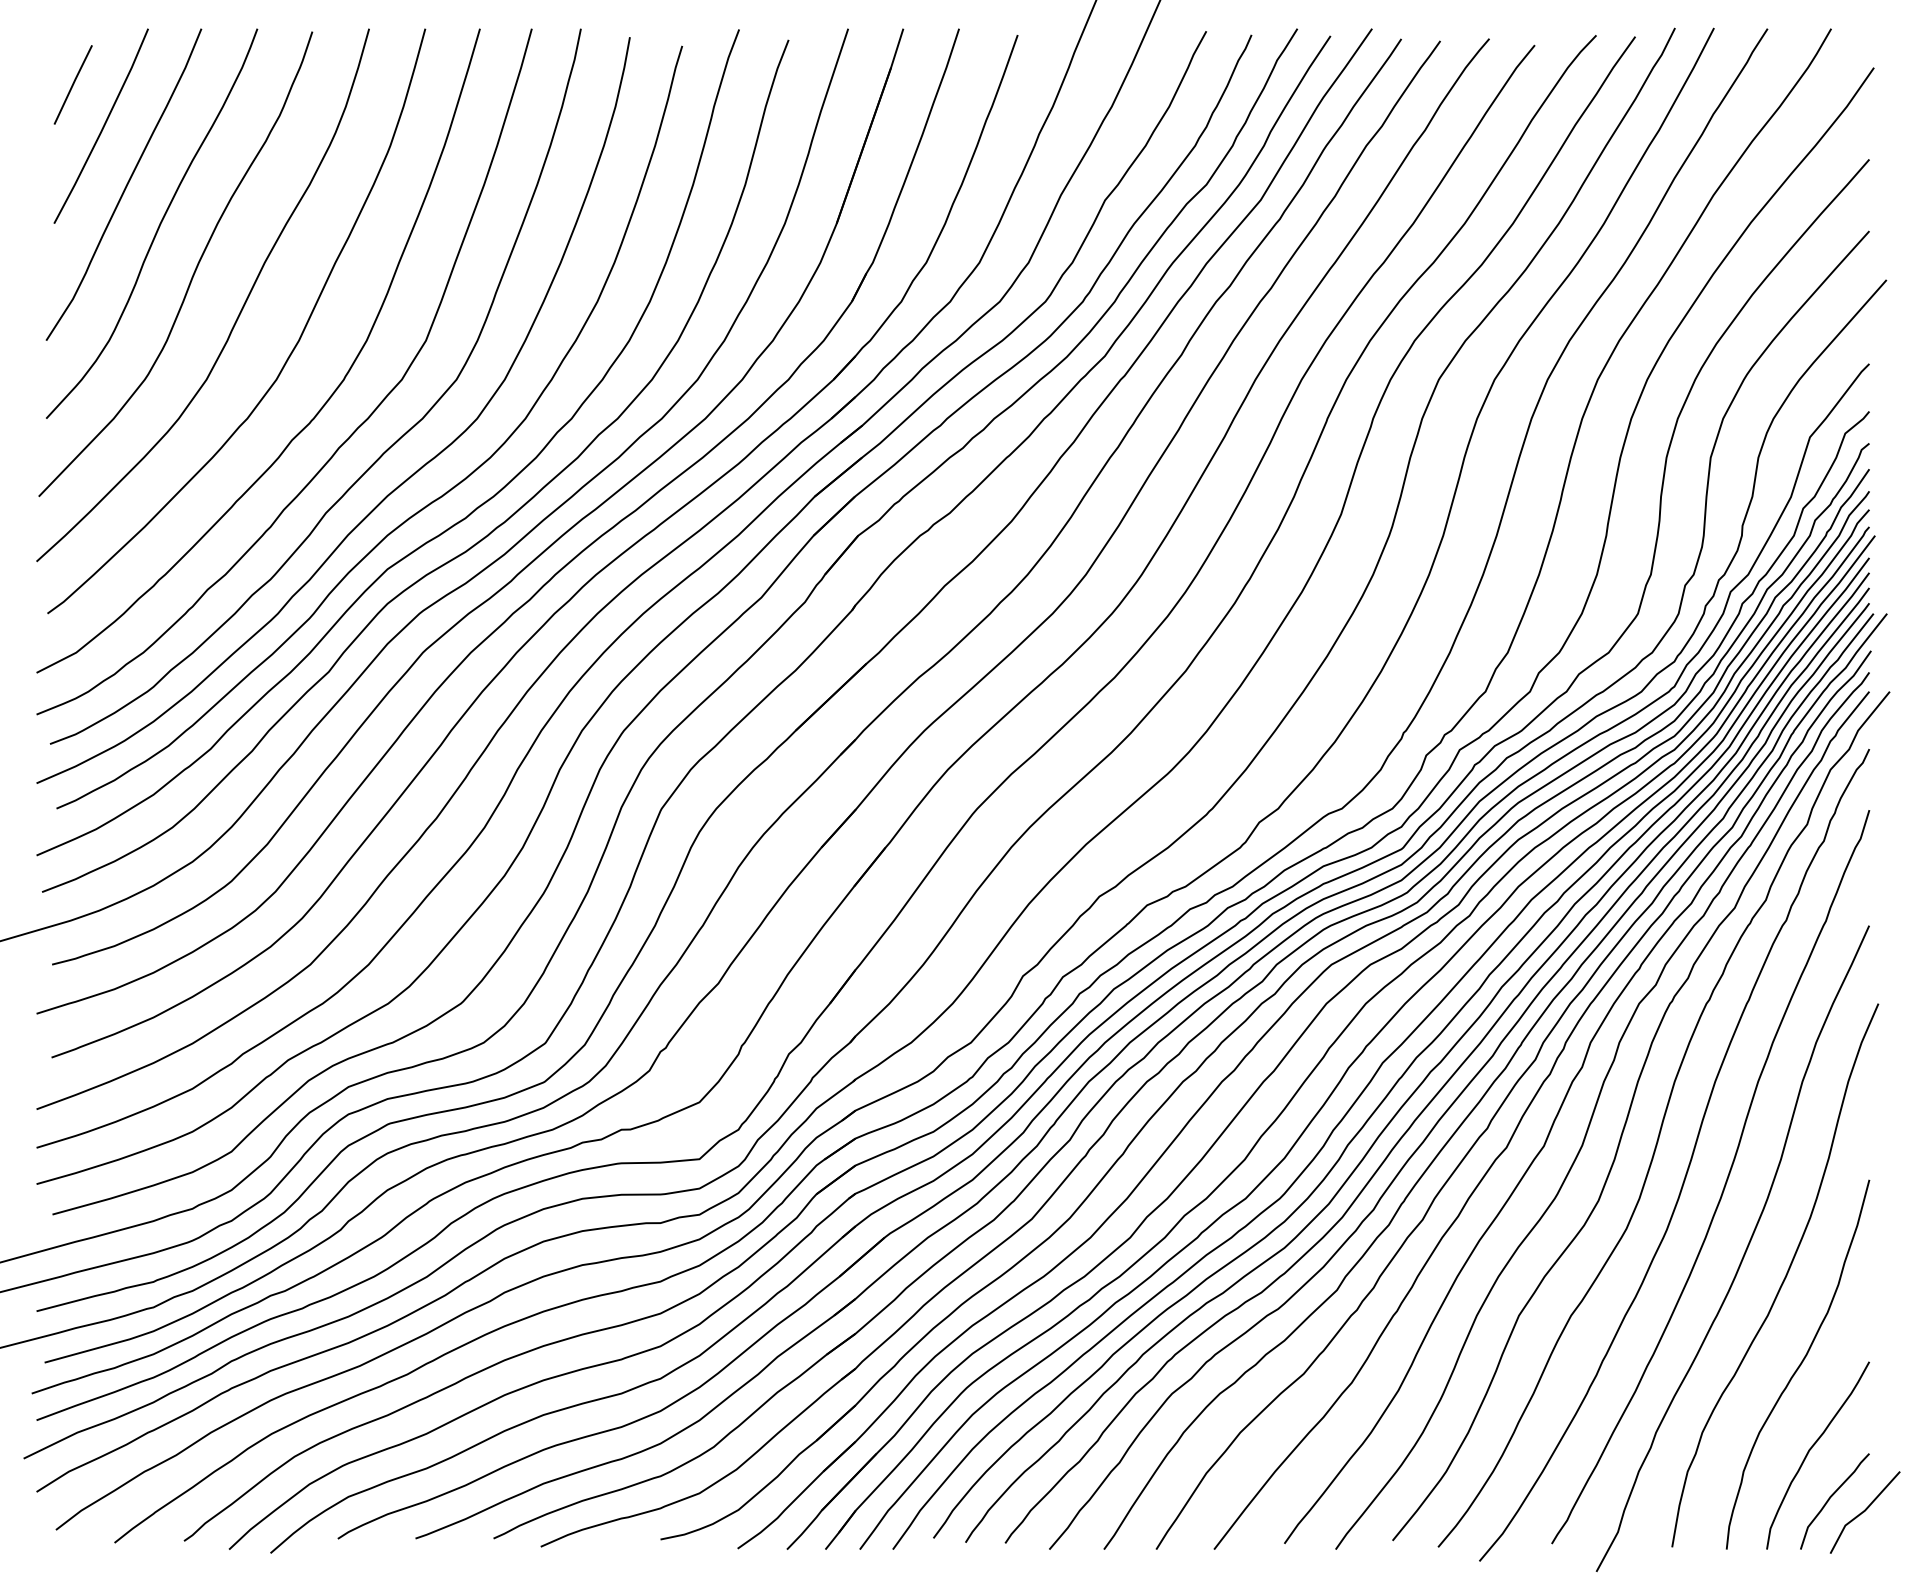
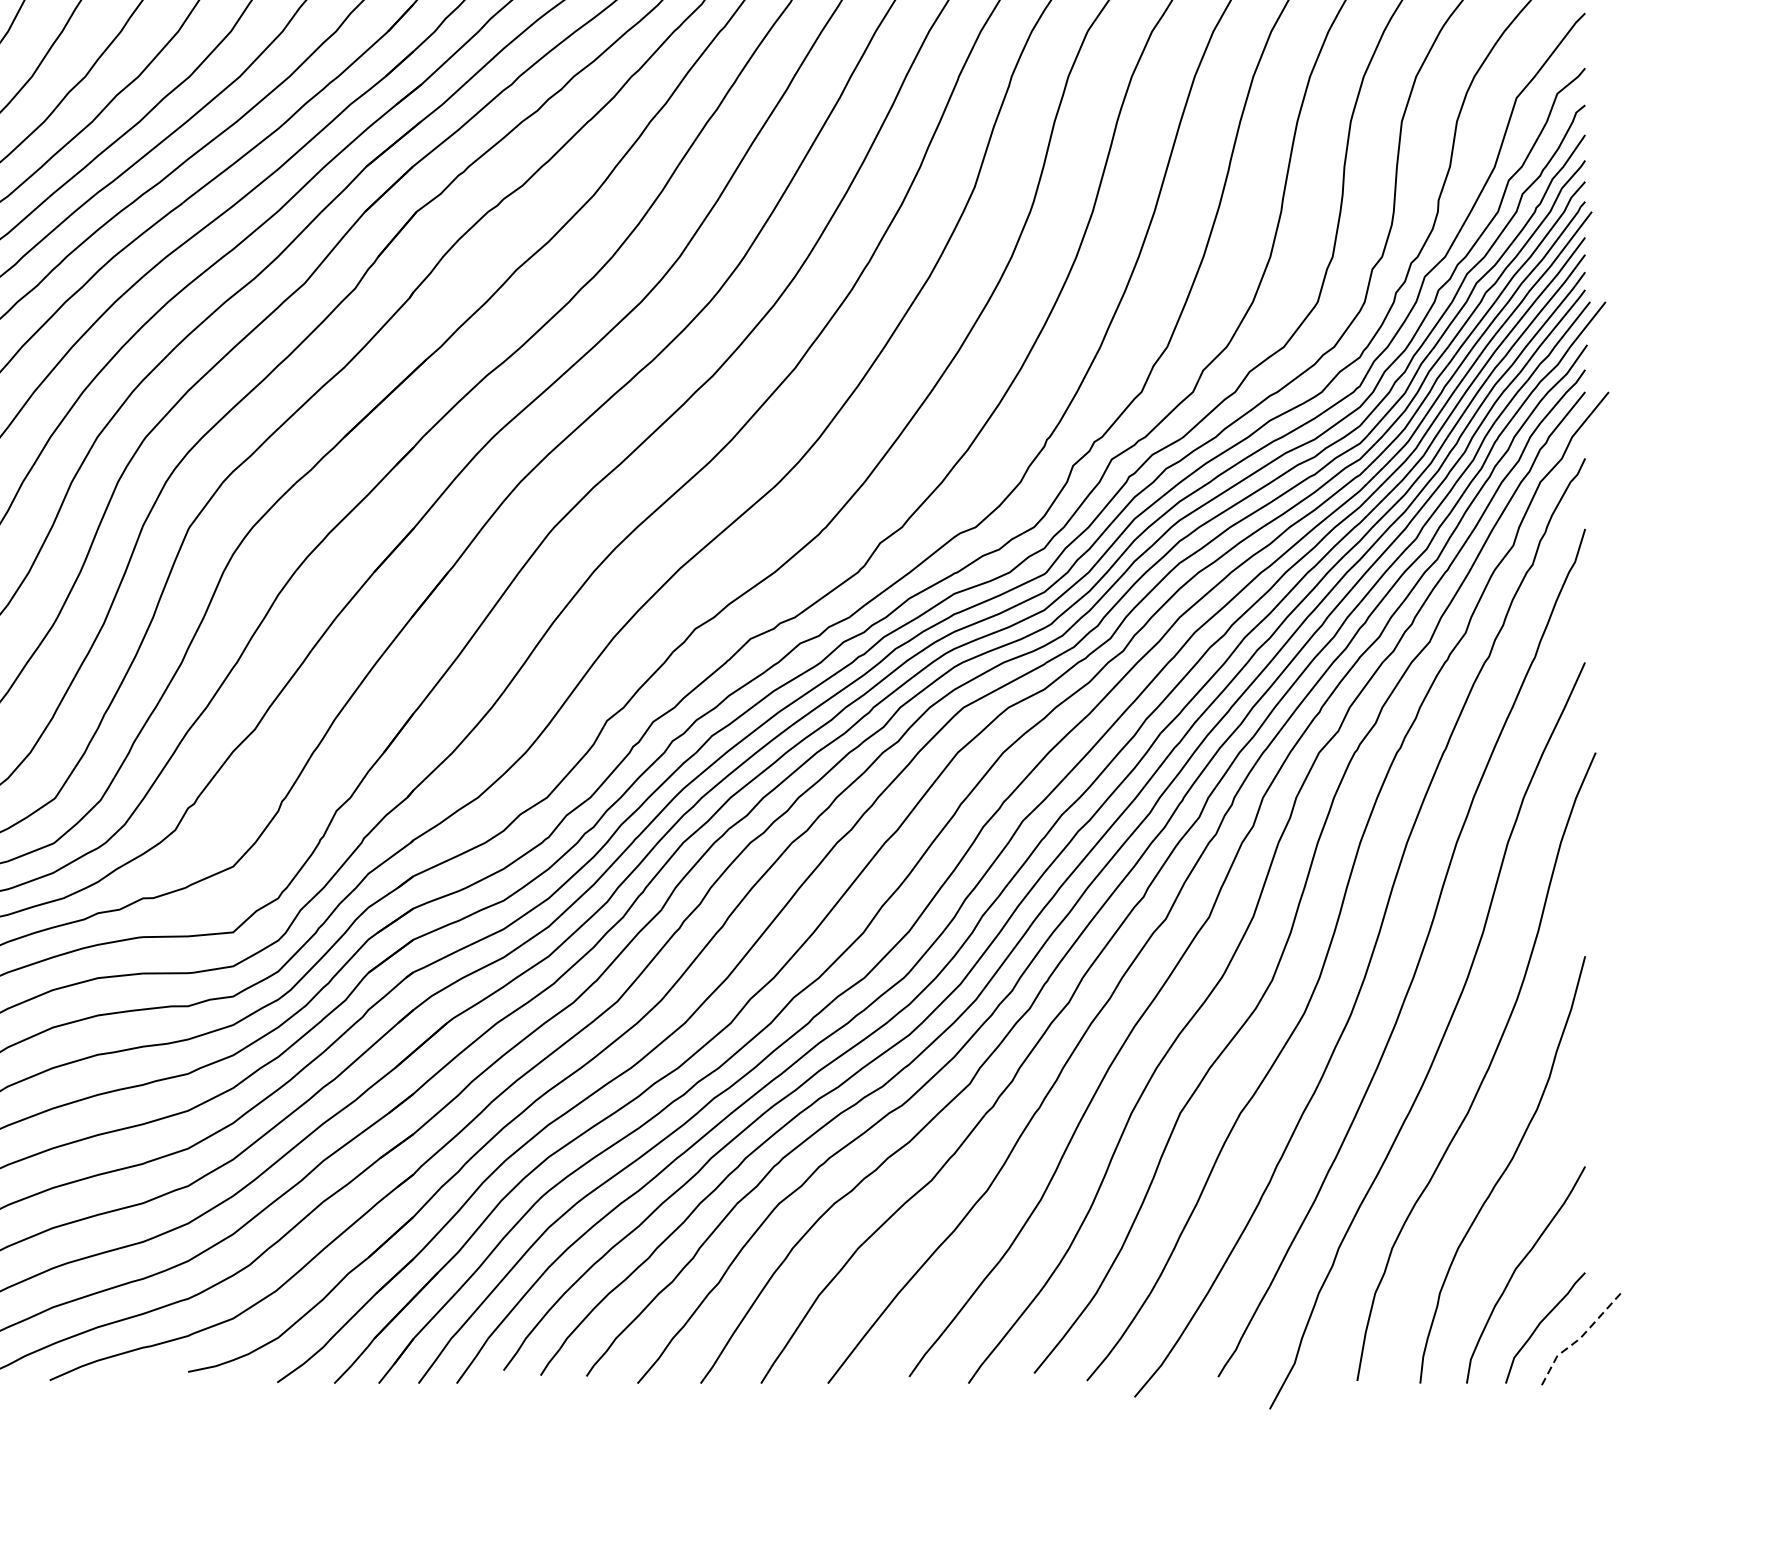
line: (1863, 1511) -> (1578, 1339), solid -> dashed

